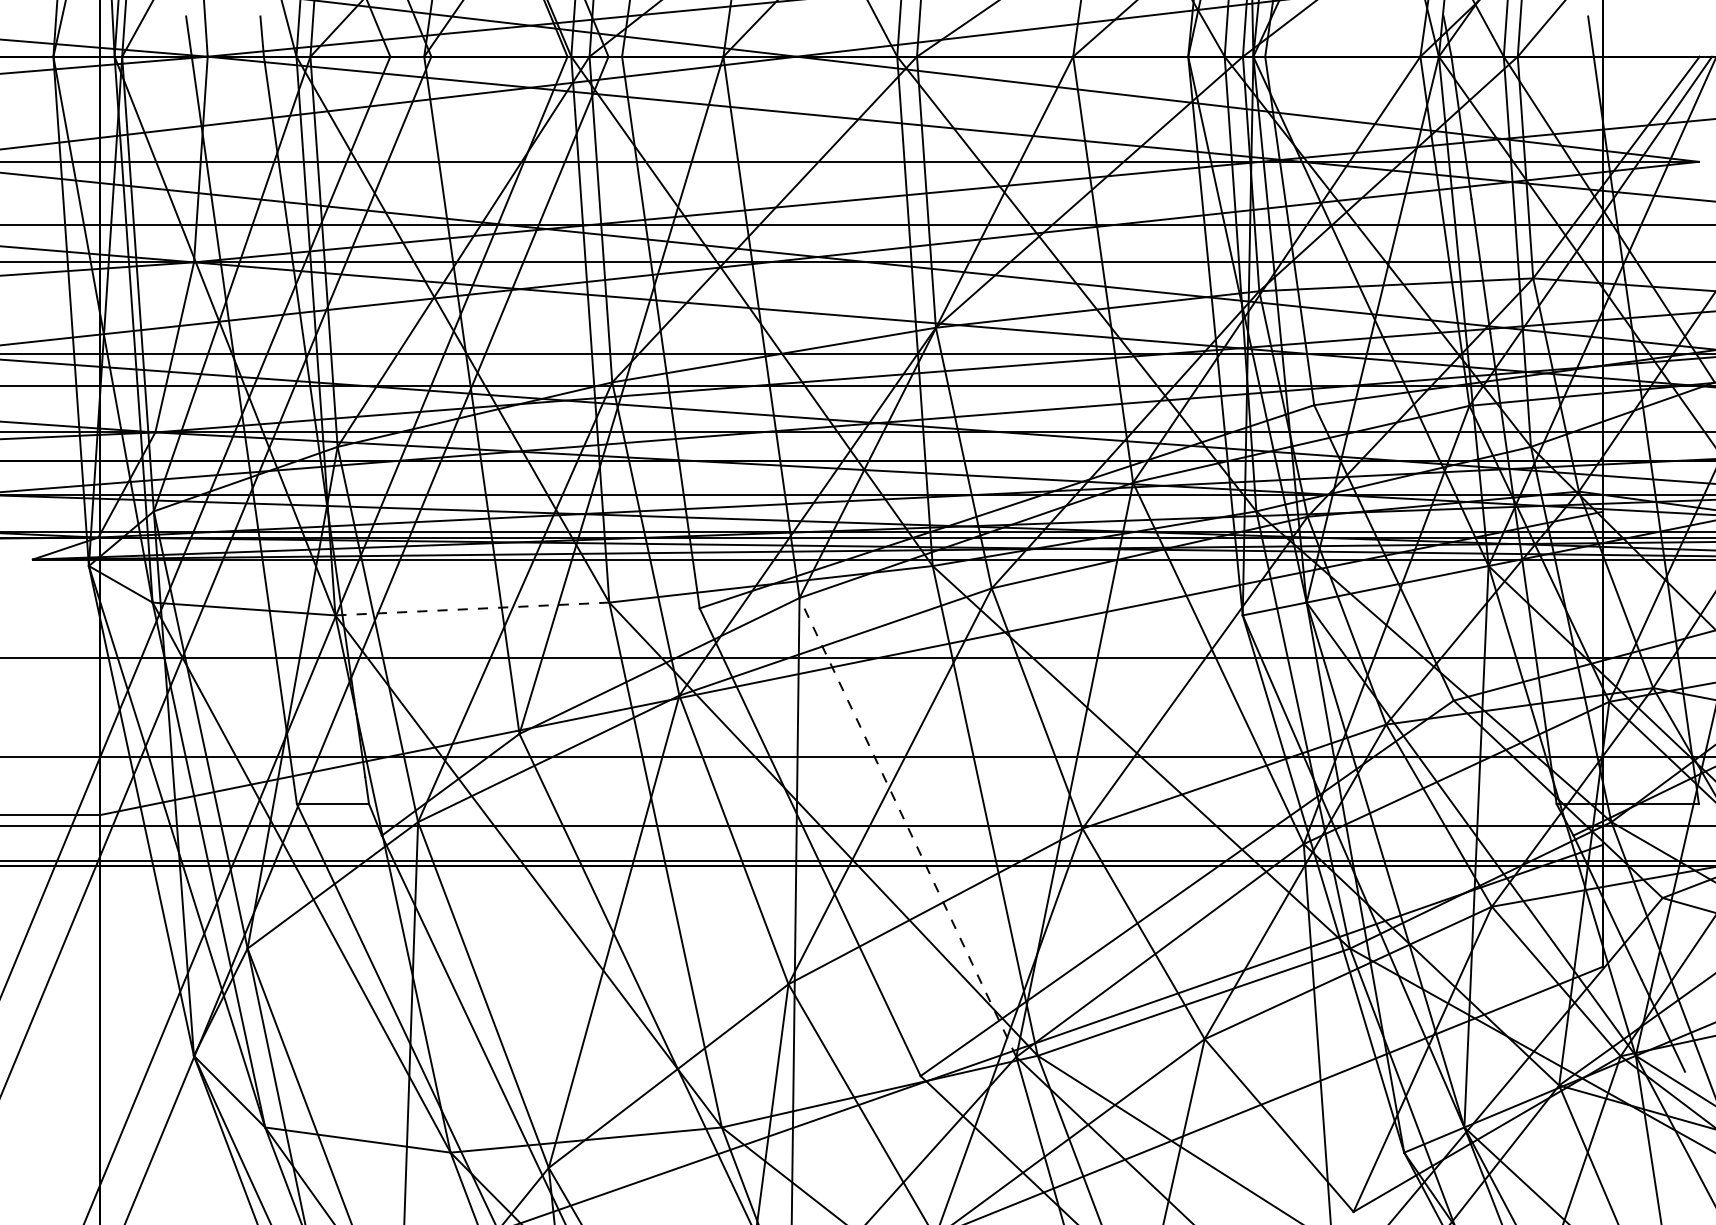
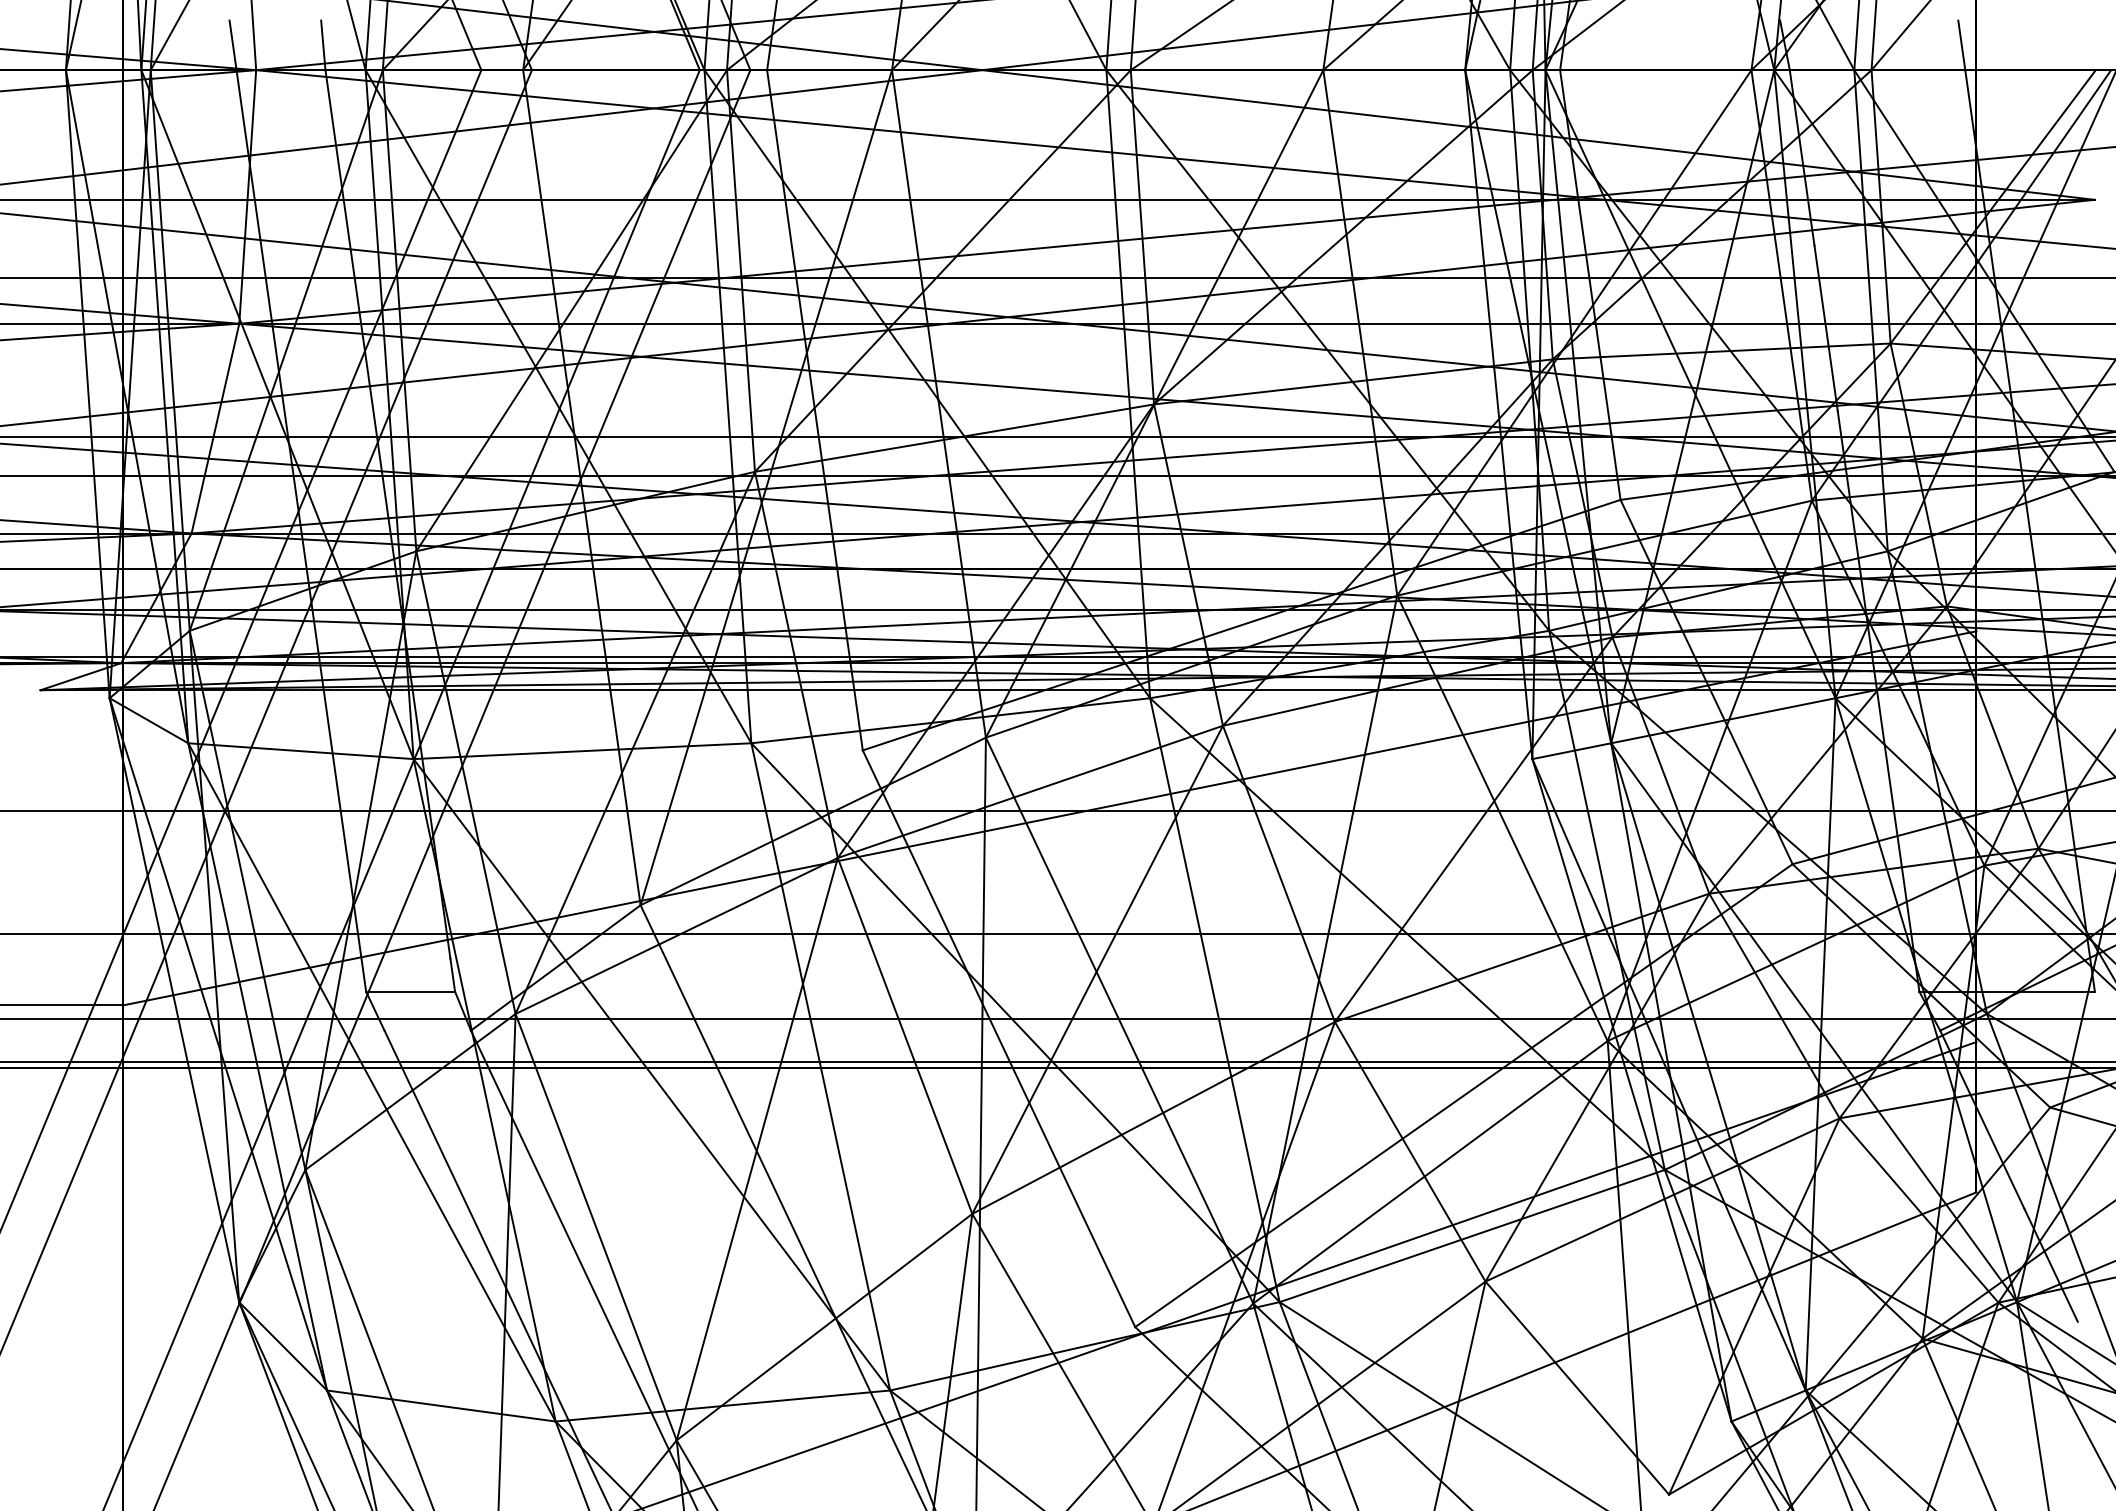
line: (471, 609) -> (581, 751), dashed -> solid
line: (907, 827) -> (1119, 1020), dashed -> solid

